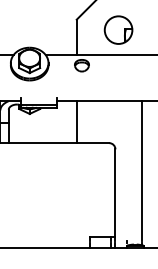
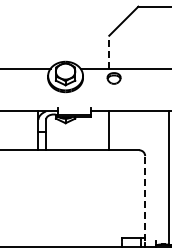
part: (117, 30) -> (147, 45), removed
line: (77, 36) -> (109, 51), solid -> dashed
line: (115, 194) -> (145, 197), solid -> dashed

